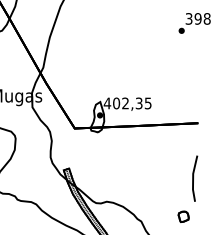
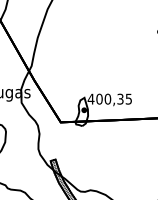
text: (125, 103) -> (107, 99), 402,35 -> 400,35

